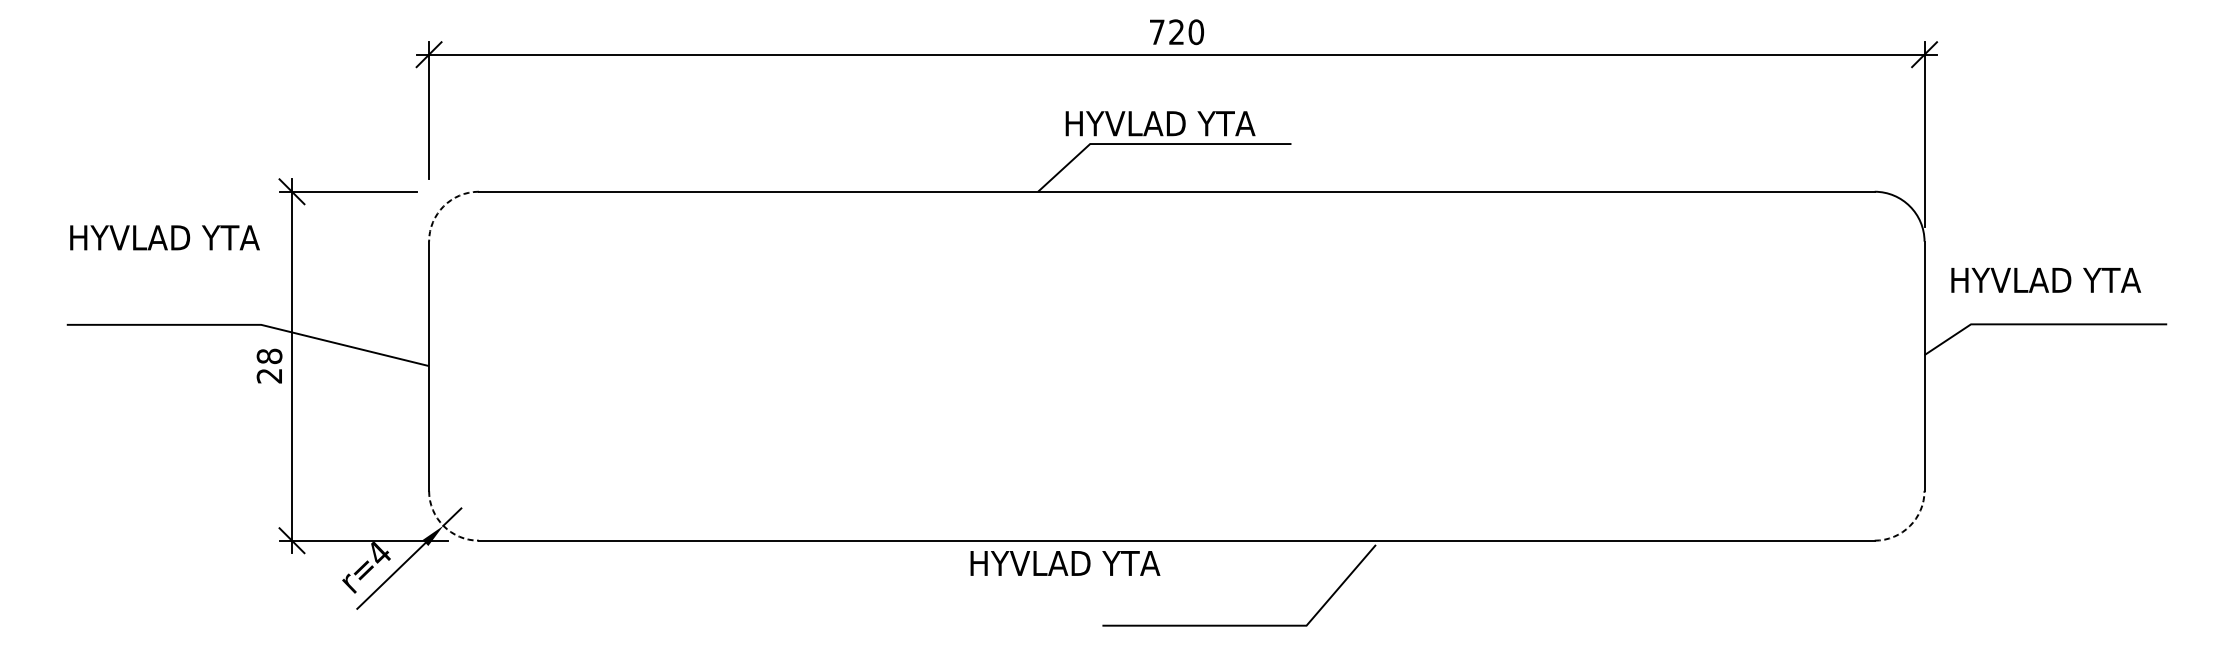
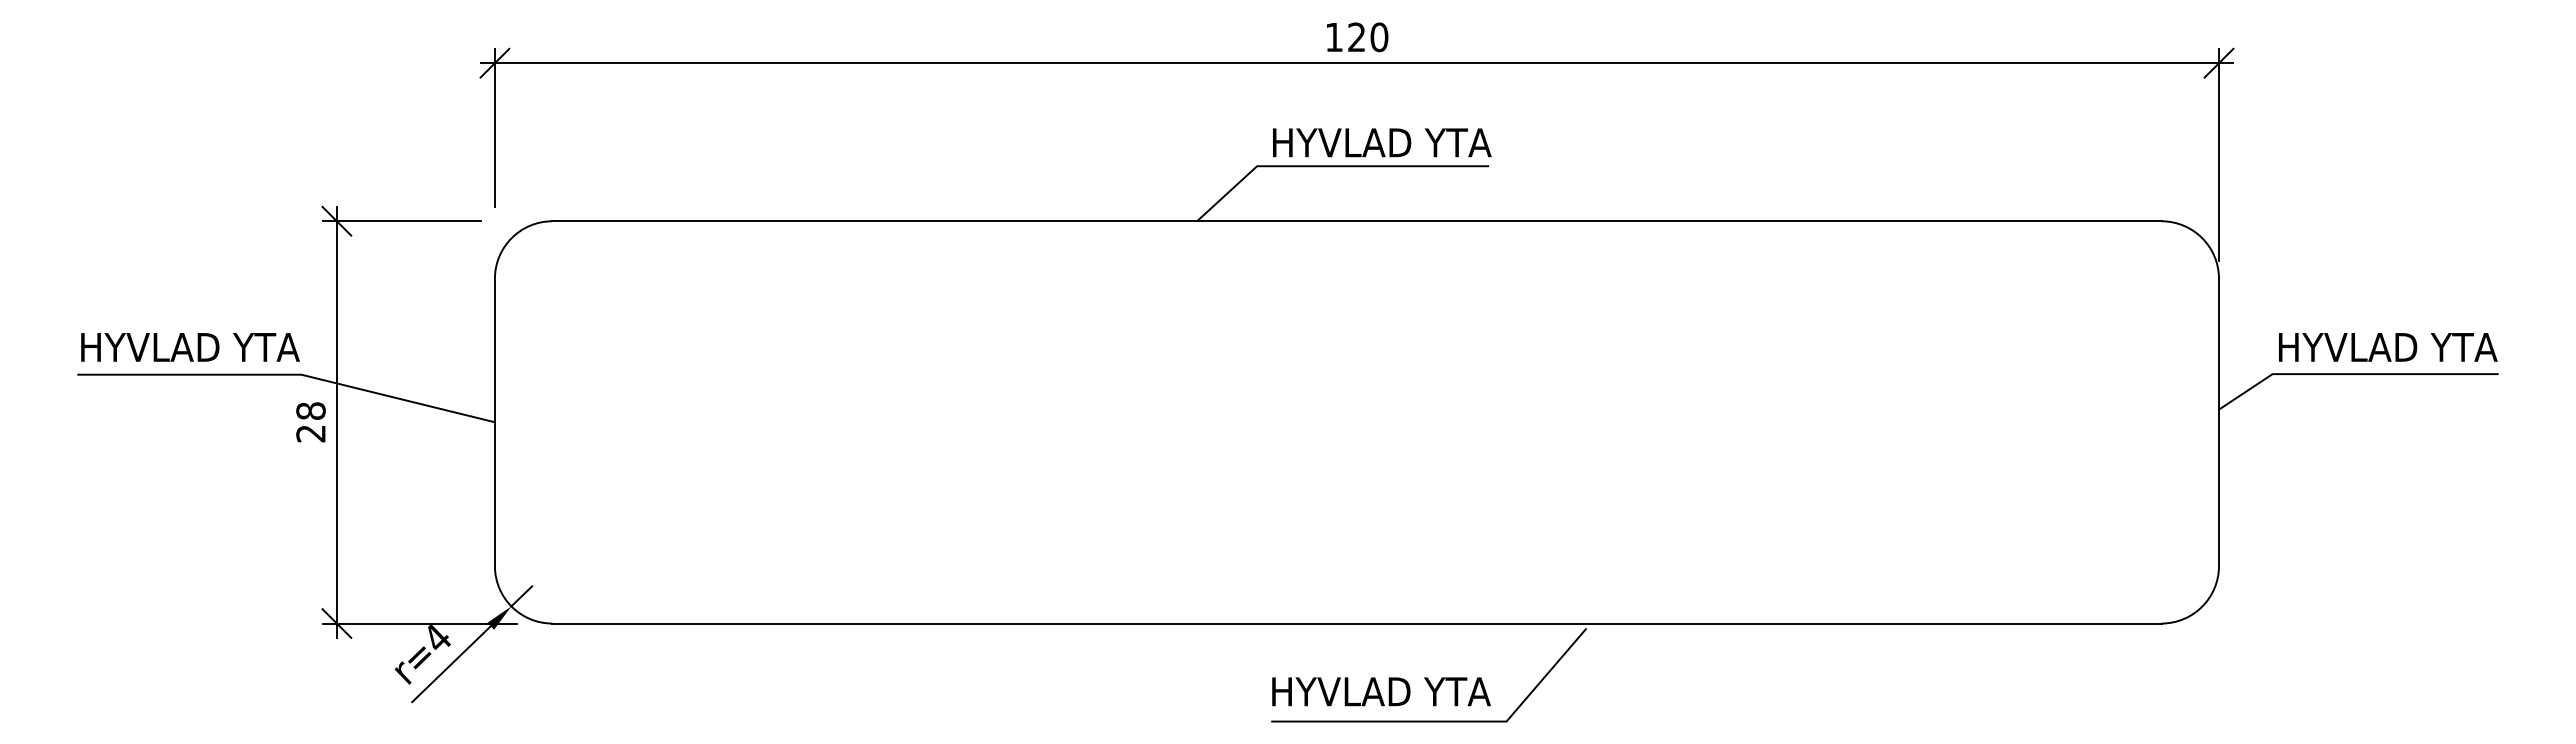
text: (1157, 32) -> (1334, 37), 720 -> 120
text: (1160, 123) -> (1382, 142), moved
arc: (443, 206) -> (511, 238), dashed -> solid
text: (165, 237) -> (190, 347), moved
text: (2046, 280) -> (2388, 347), moved
arc: (443, 525) -> (511, 606), dashed -> solid
arc: (1910, 525) -> (2202, 606), dashed -> solid
text: (1065, 563) -> (1381, 691), moved

